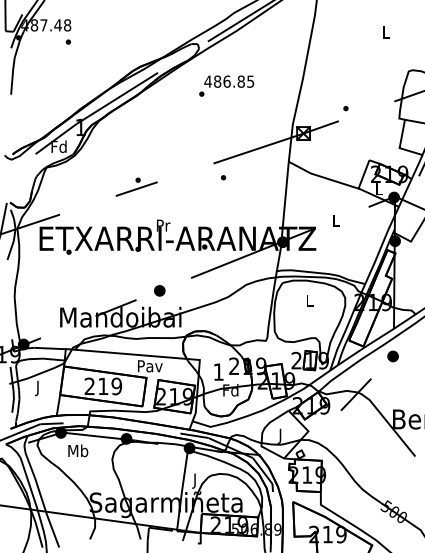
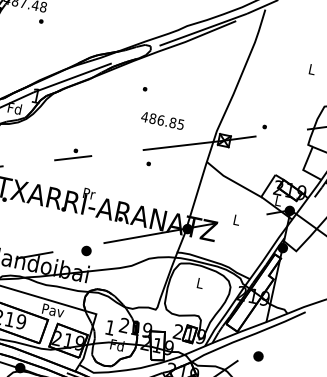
text: (229, 81) -> (163, 120), moved
part: (159, 290) -> (86, 250), moved
part: (392, 356) -> (257, 356), moved

